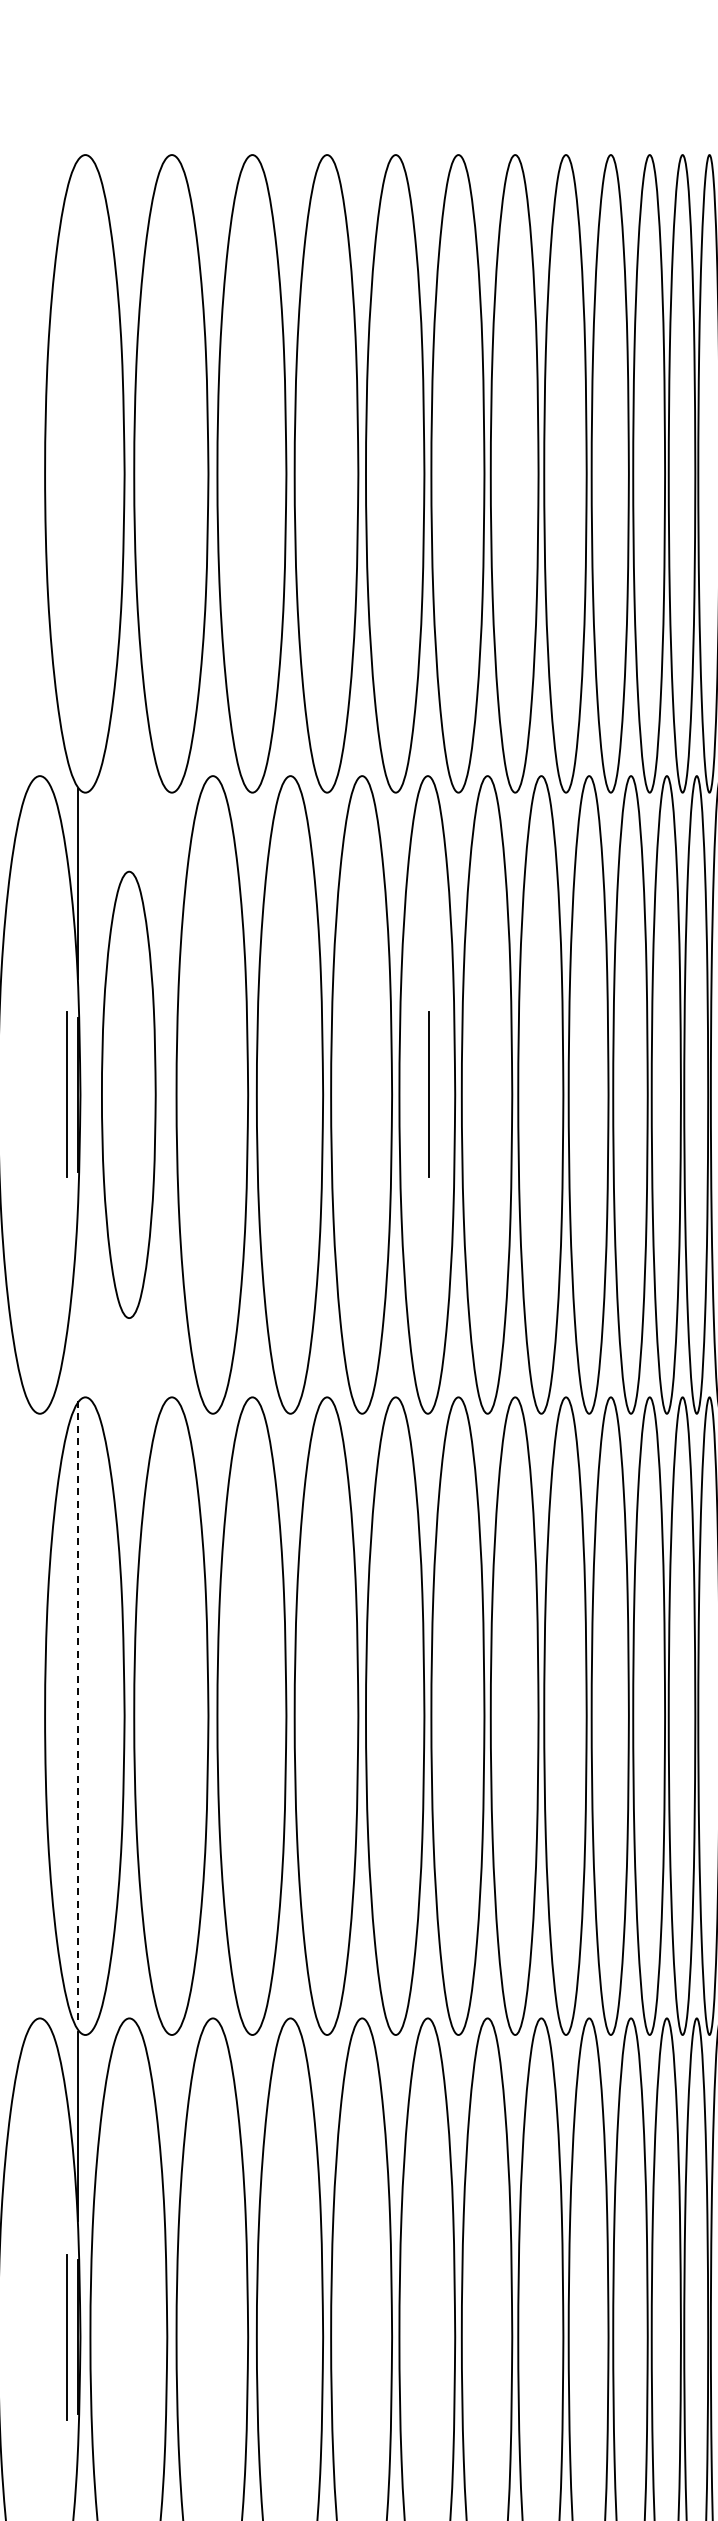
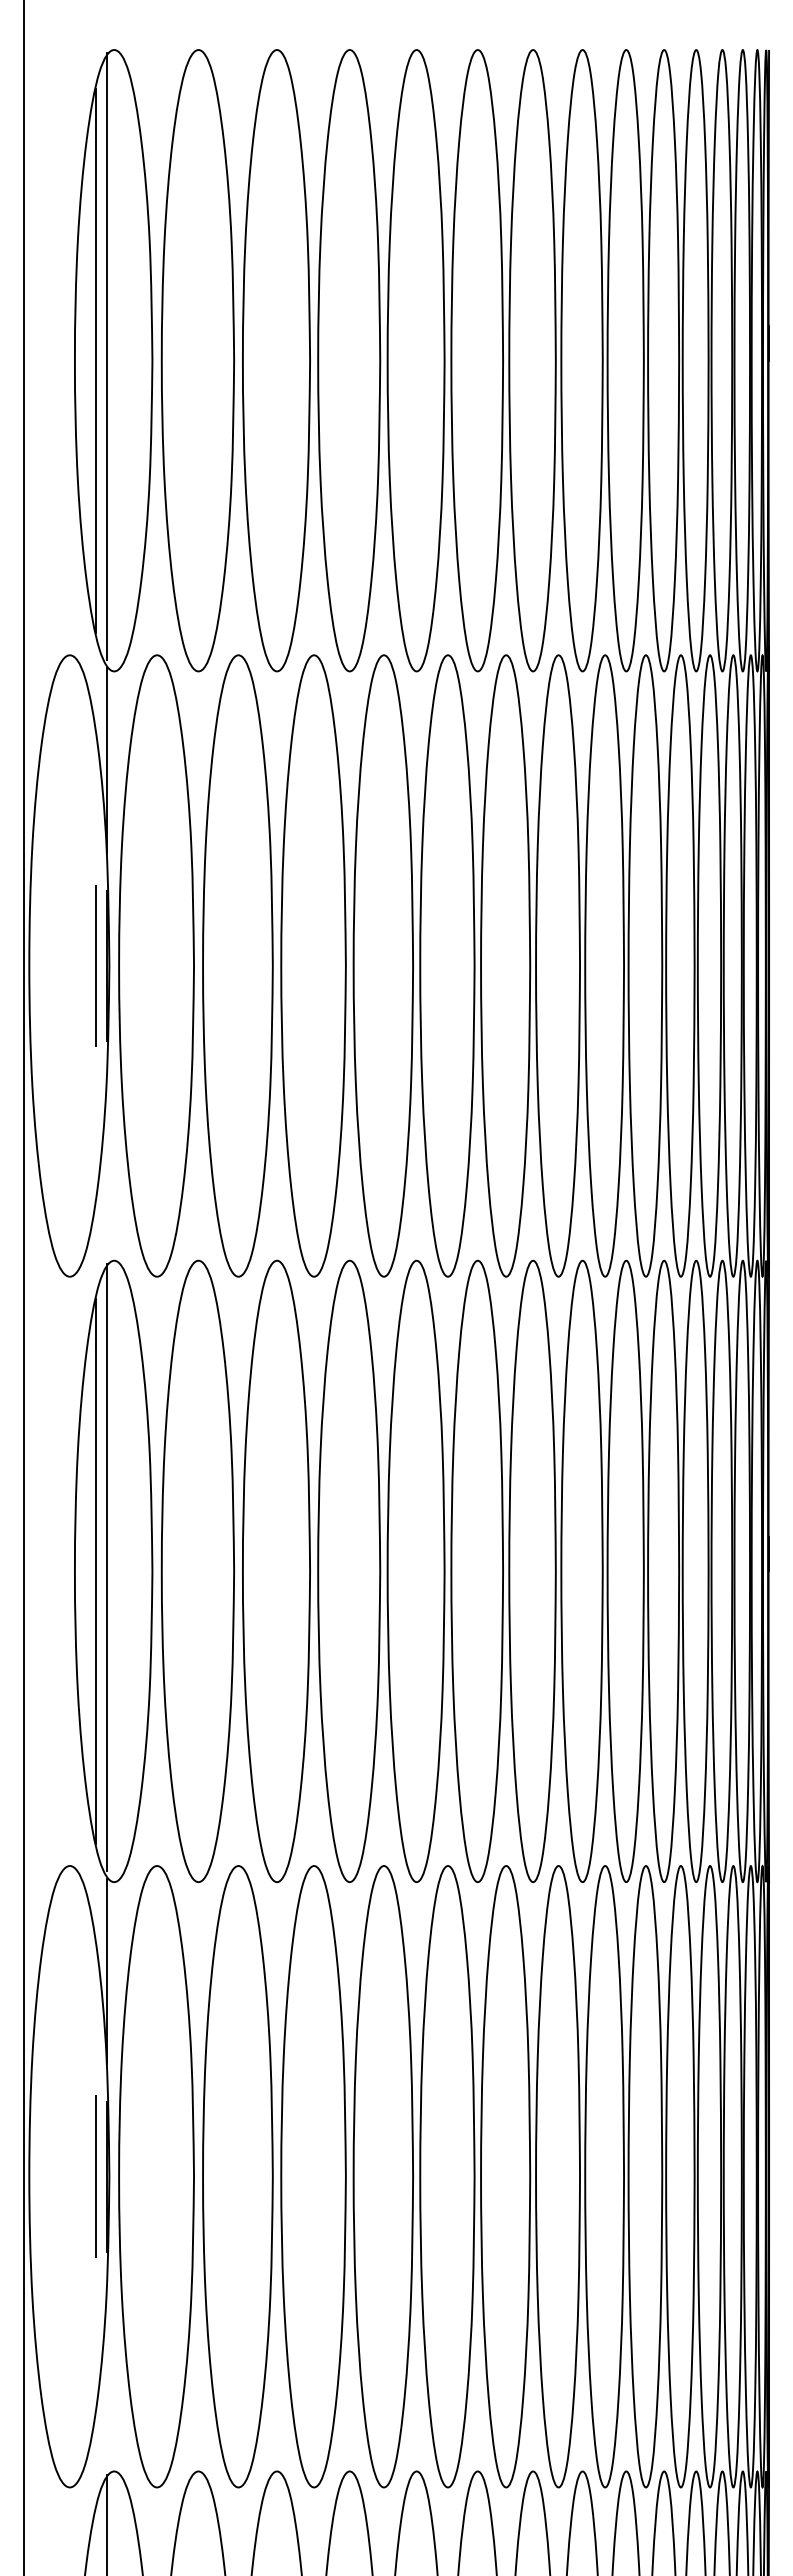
line: (77, 469) -> (106, 356), added
line: (67, 473) -> (96, 360), added
part: (128, 1094) -> (156, 965), size x1.43
line: (428, 1094) -> (448, 965), removed
line: (77, 1712) -> (106, 1567), dashed -> solid
line: (67, 1716) -> (96, 1571), added

